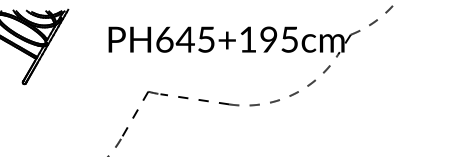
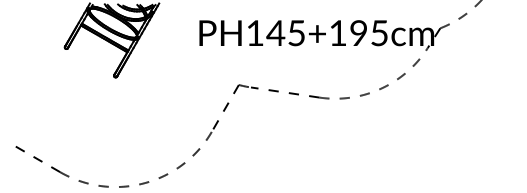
text: (164, 39) -> (254, 33), PH645+195cm -> PH145+195cm

